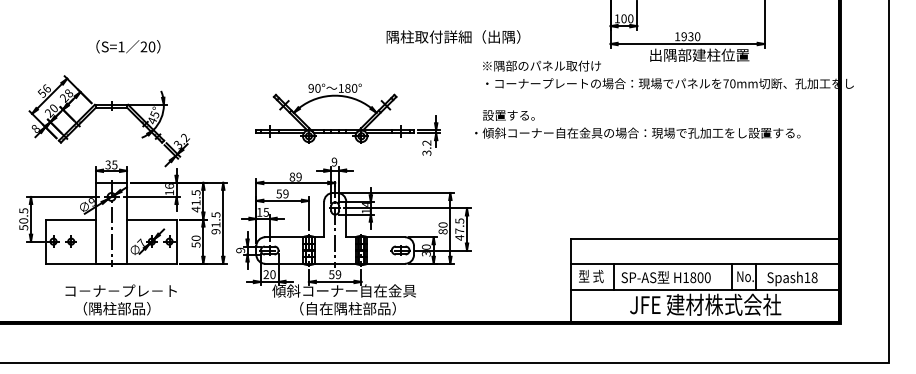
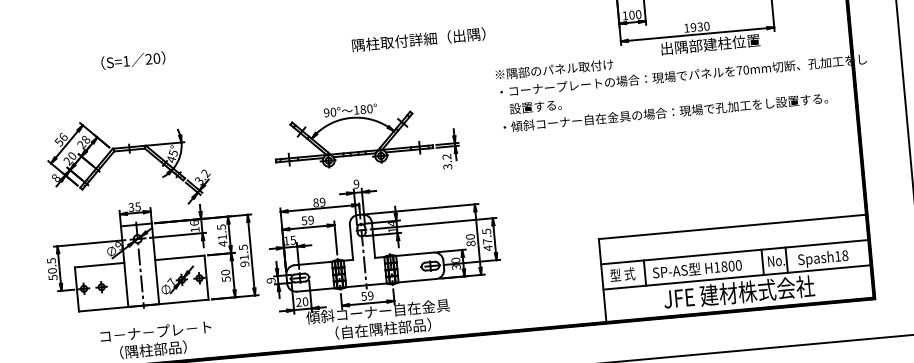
text: (453, 36) -> (418, 39), moved
text: (128, 46) -> (133, 60), moved
text: (637, 124) -> (664, 104), moved

